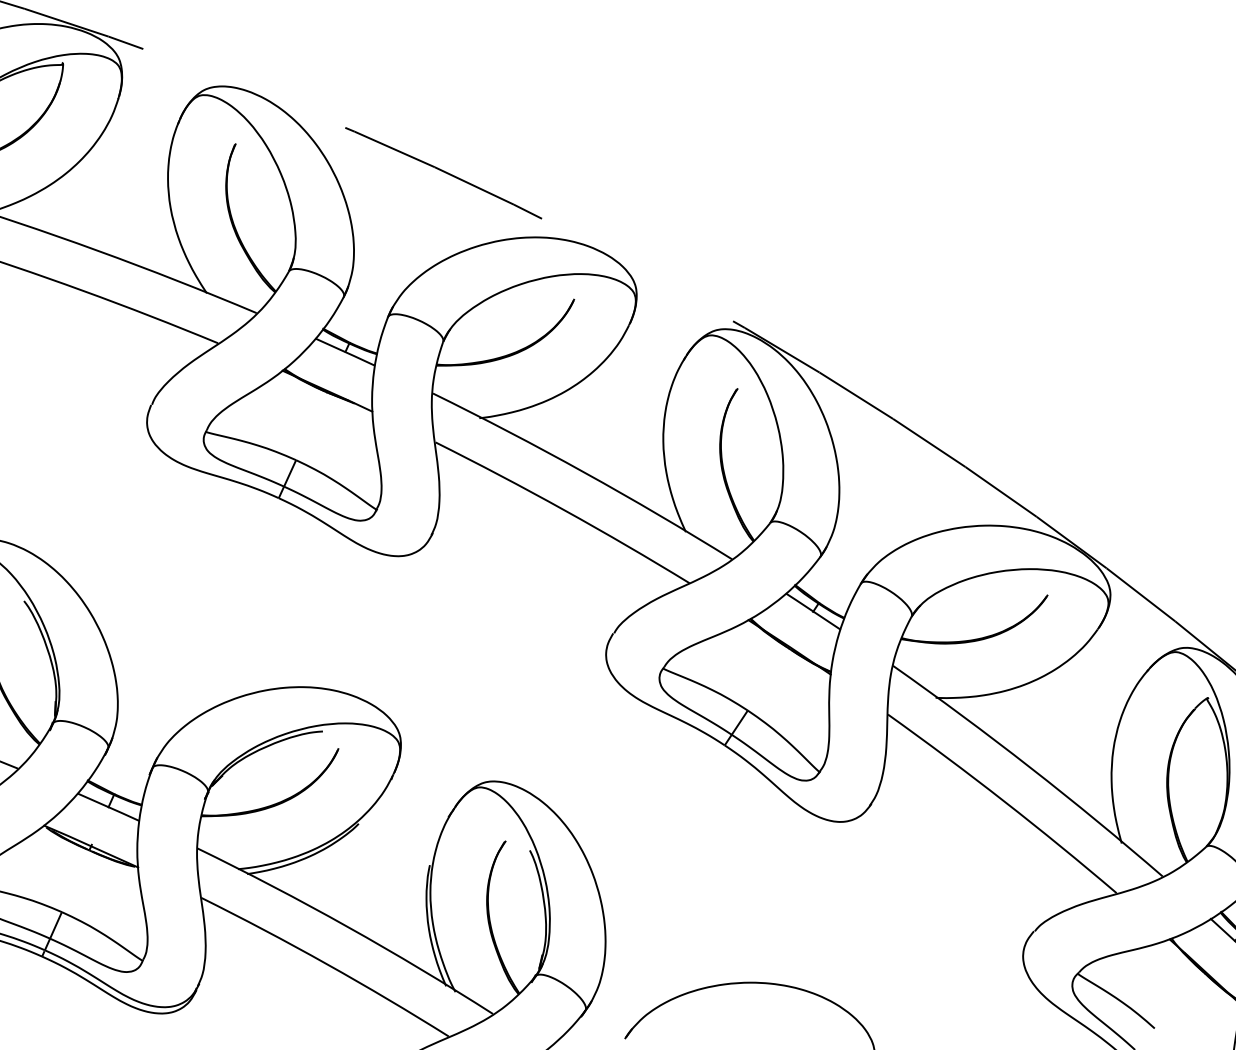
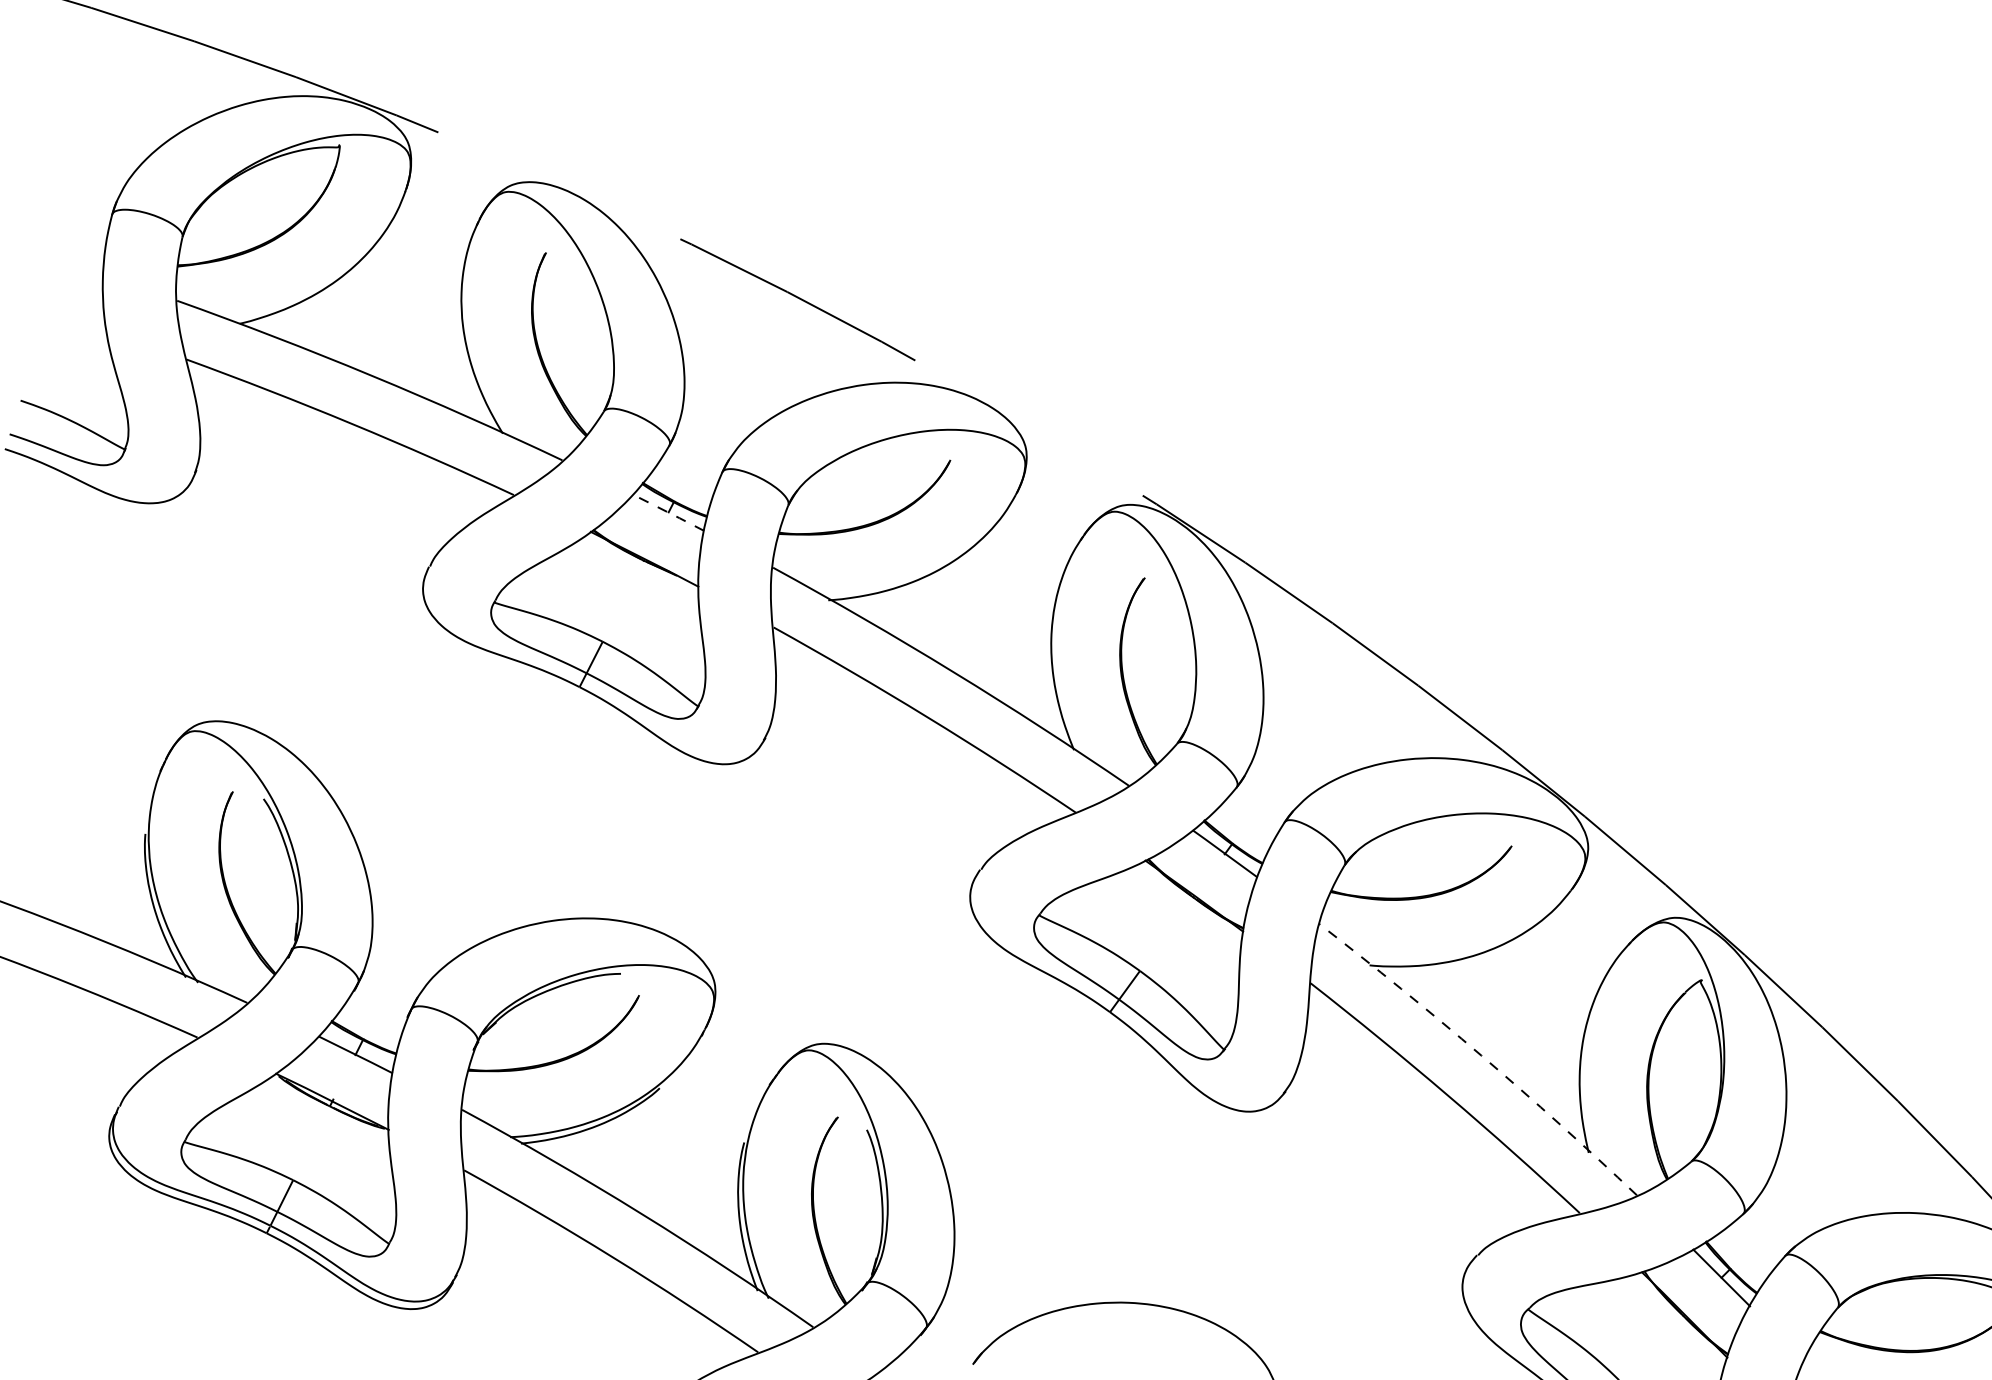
line: (345, 352) -> (668, 512), solid -> dashed
arc: (1030, 767) -> (1481, 1055), solid -> dashed

